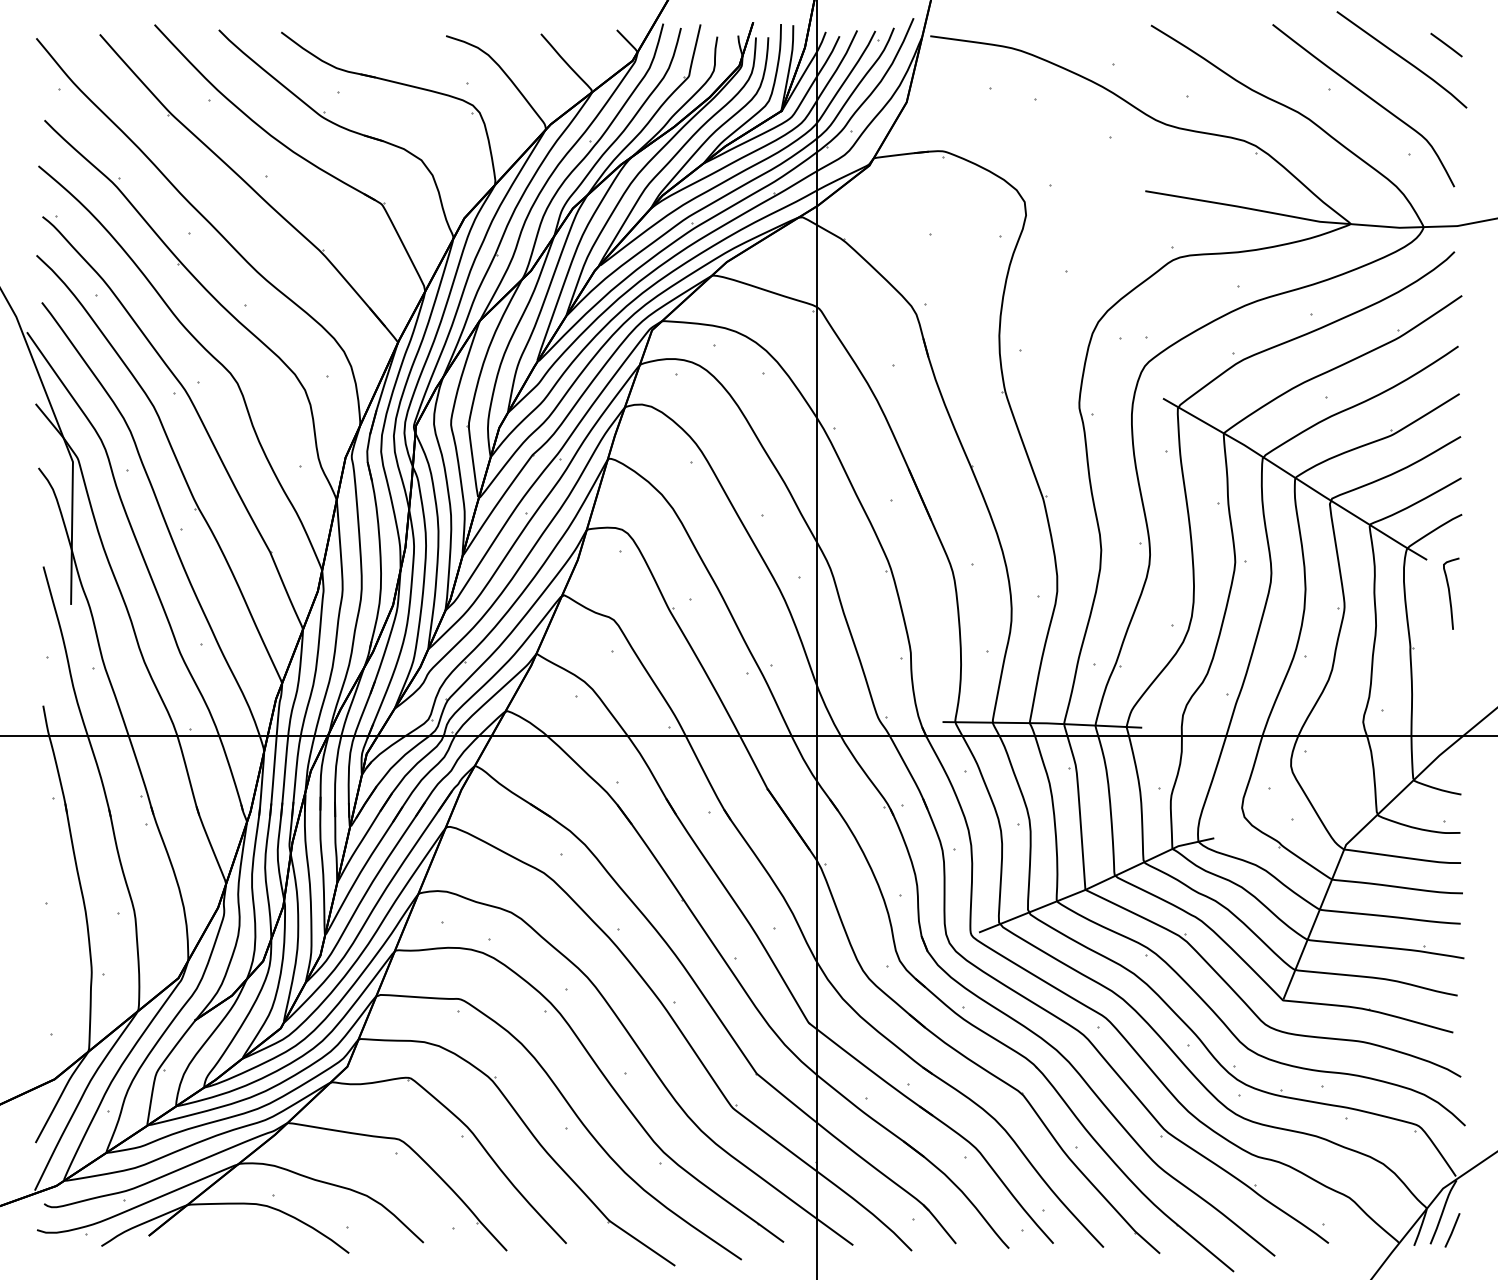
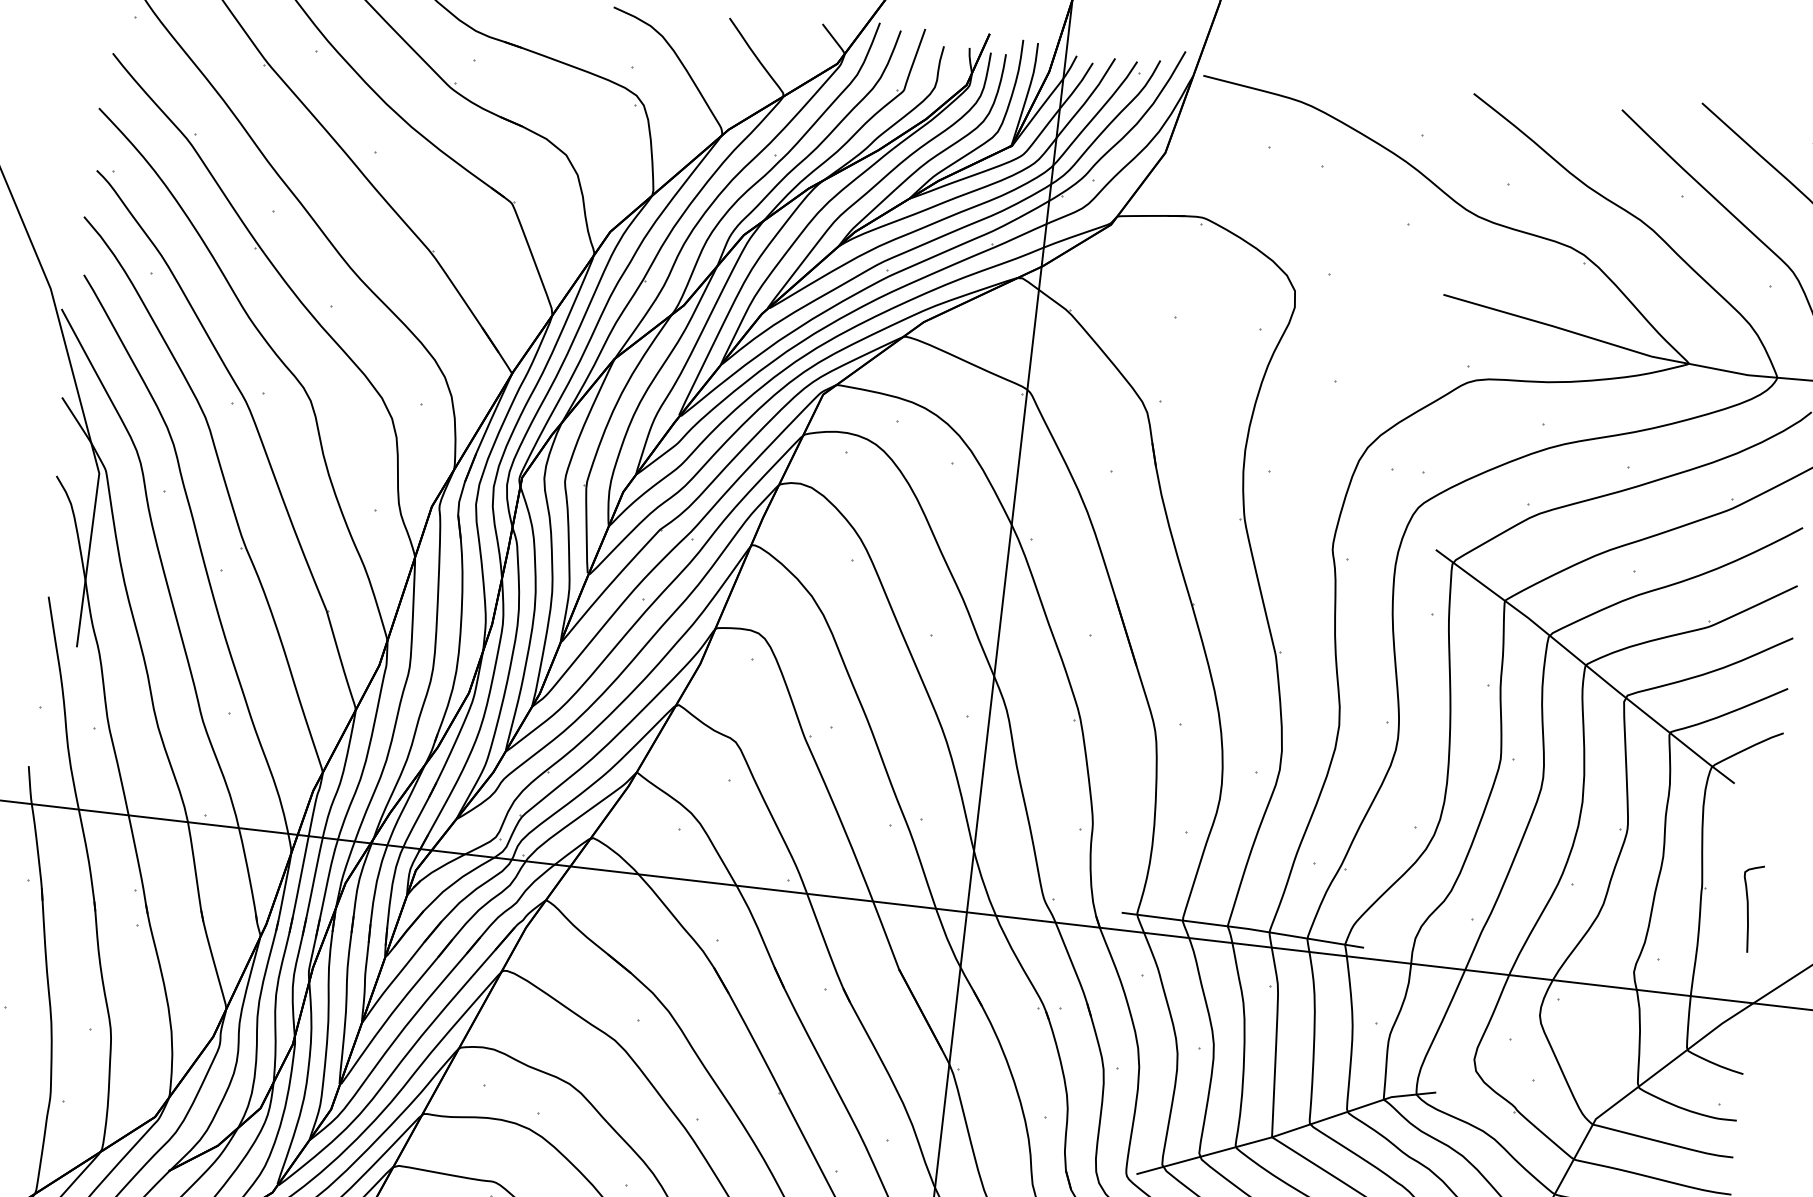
curve: (1450, 593) -> (1749, 908), moved

